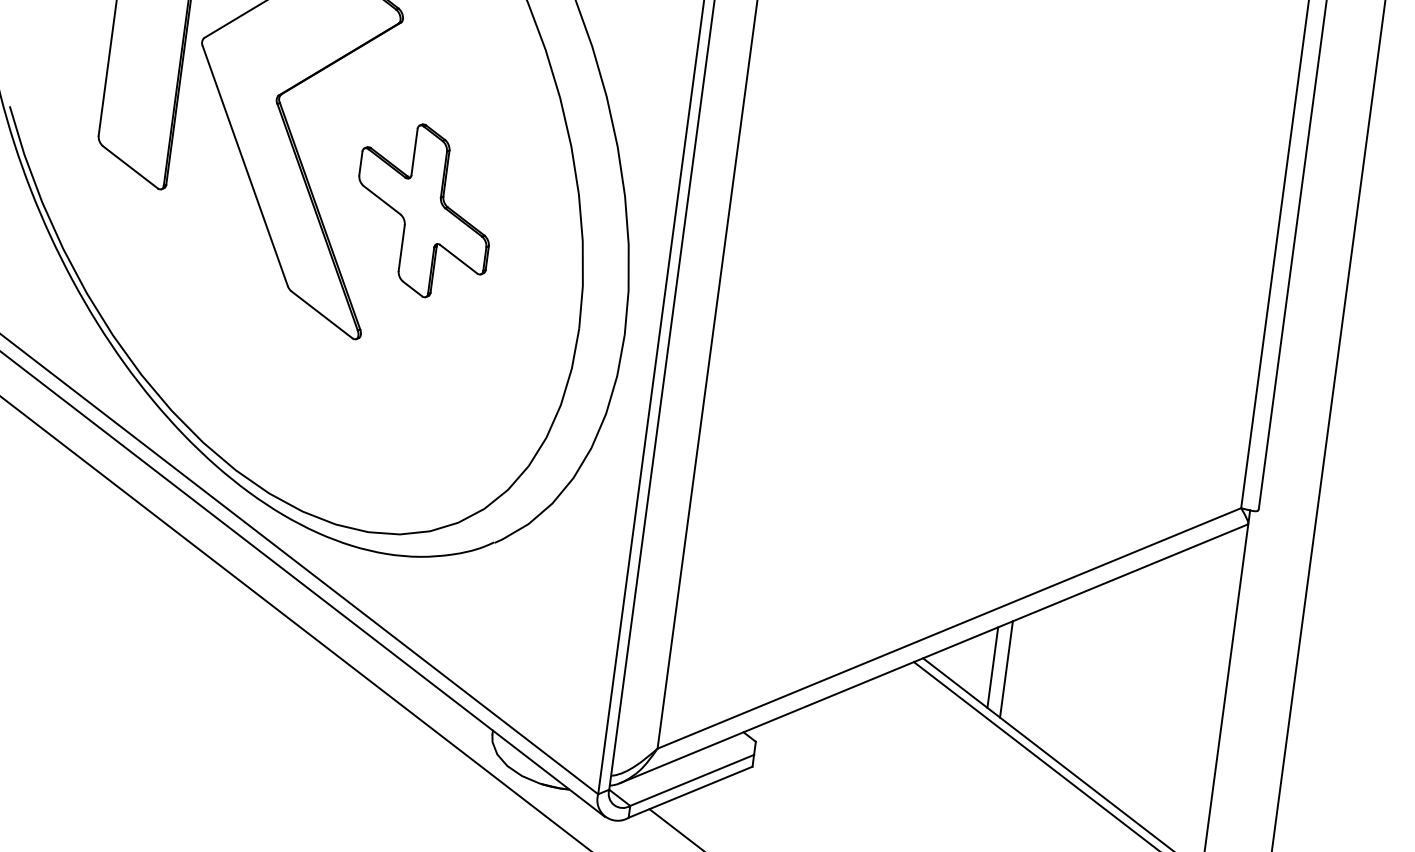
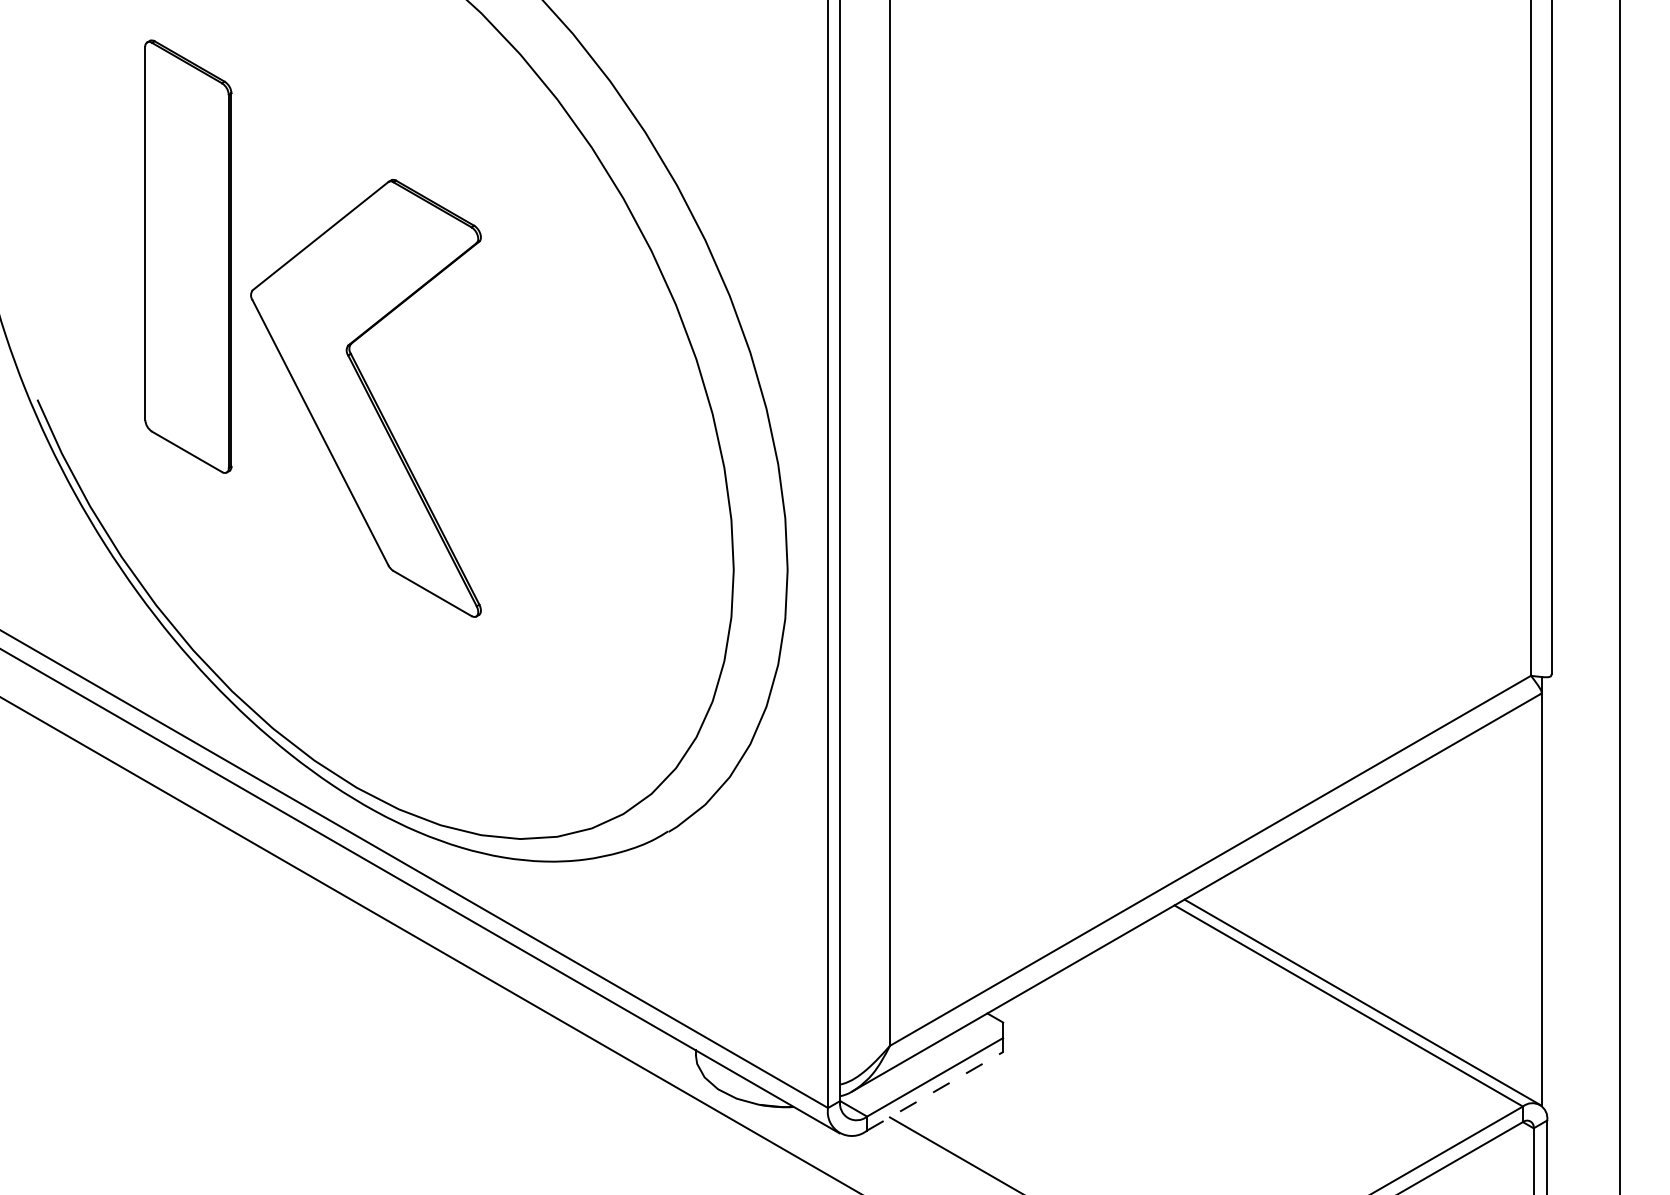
part: (423, 210) -> (534, 456), removed
line: (993, 667) -> (1267, 899), removed
line: (1006, 669) -> (1283, 899), removed
line: (690, 792) -> (935, 1091), solid -> dashed

